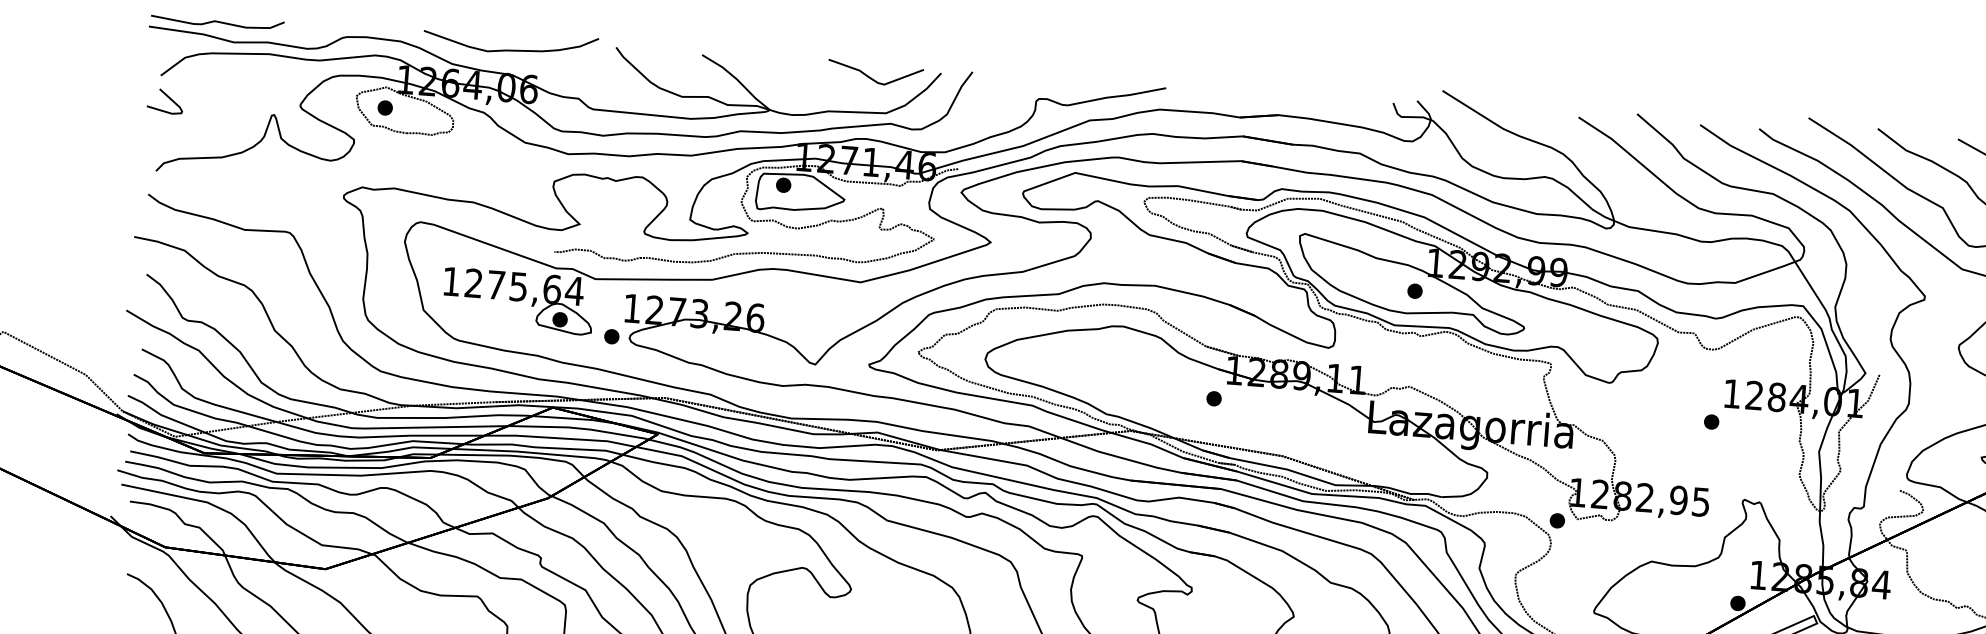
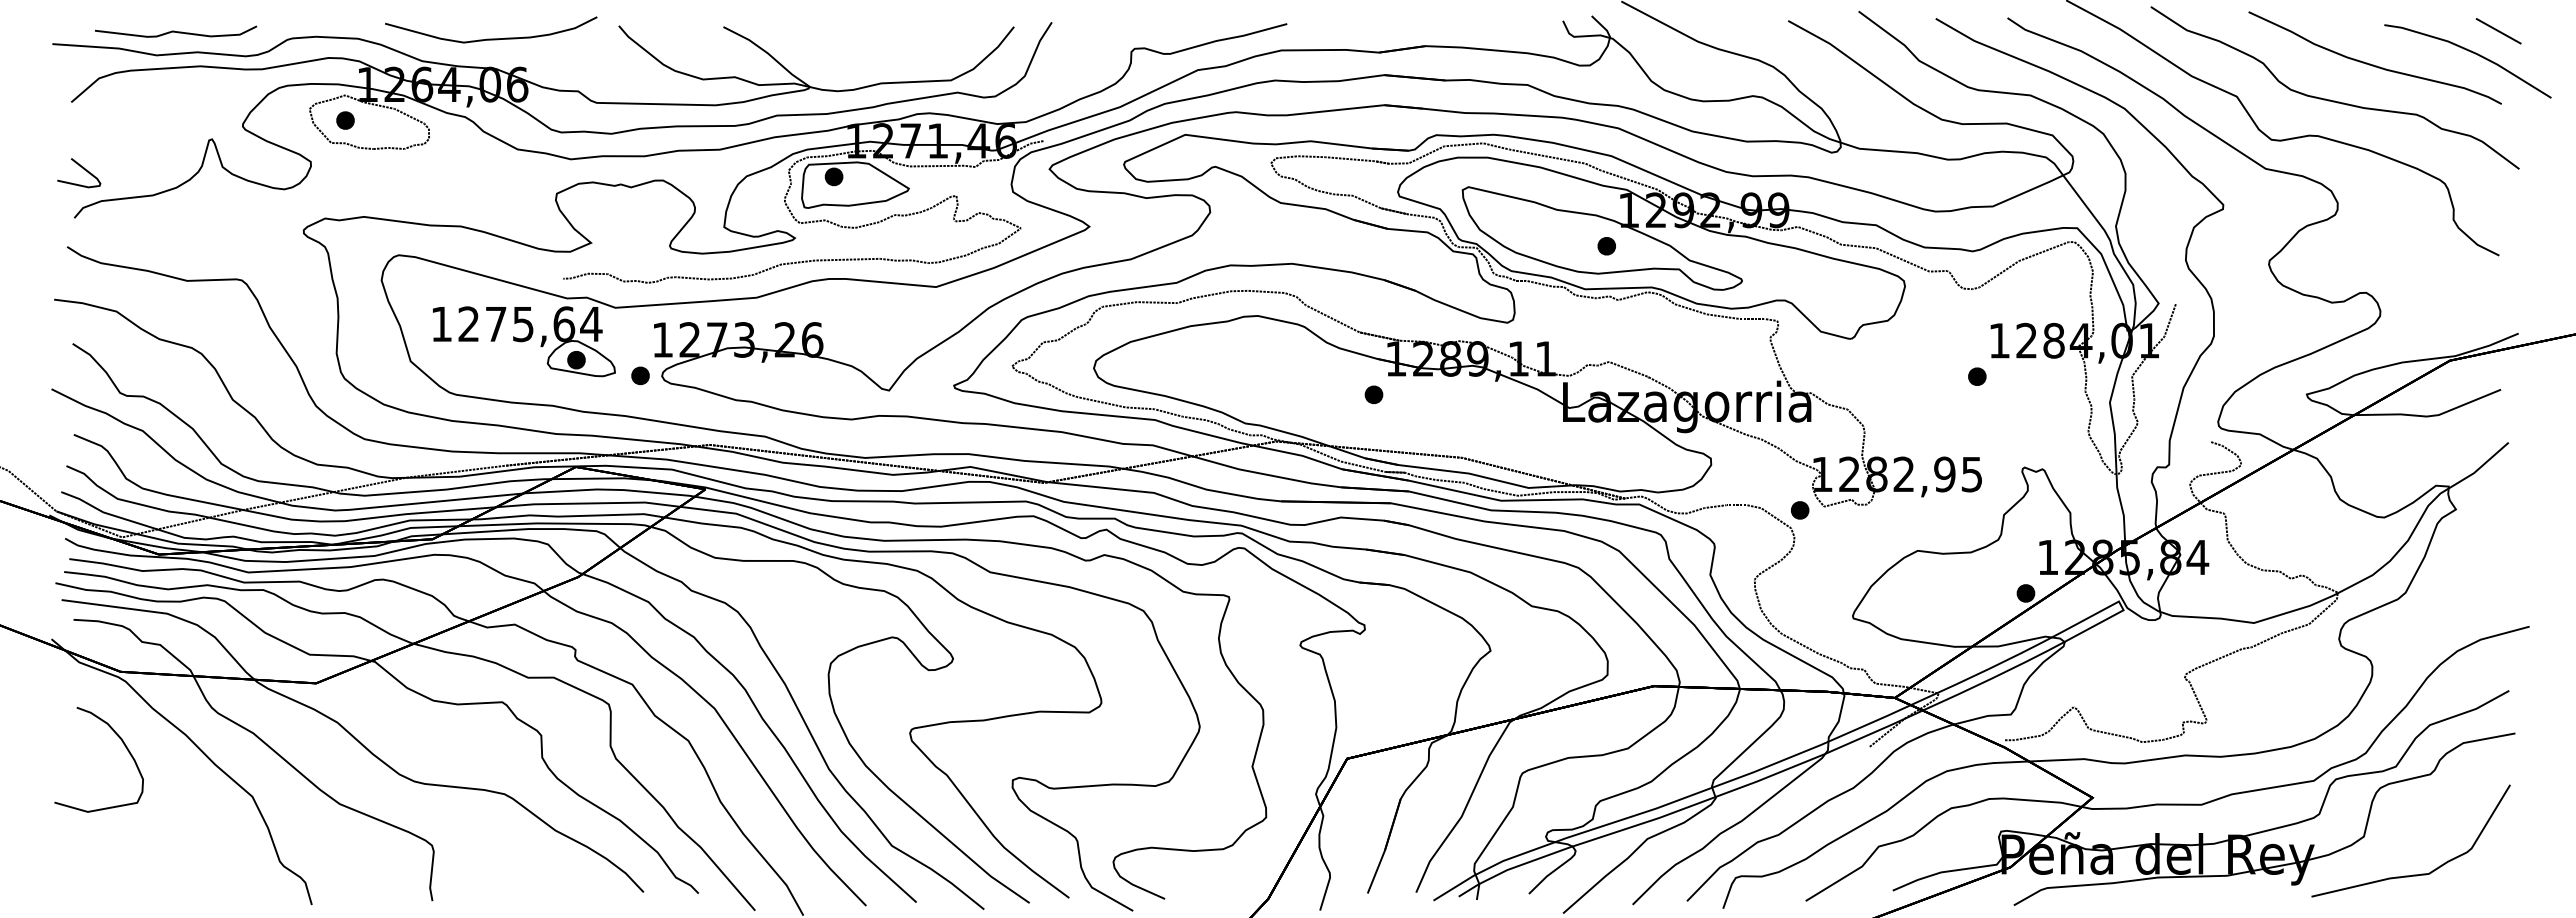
curve: (217, 21) -> (175, 31), moved
curve: (872, 78) -> (931, 39), removed
curve: (169, 98) -> (83, 169), moved

